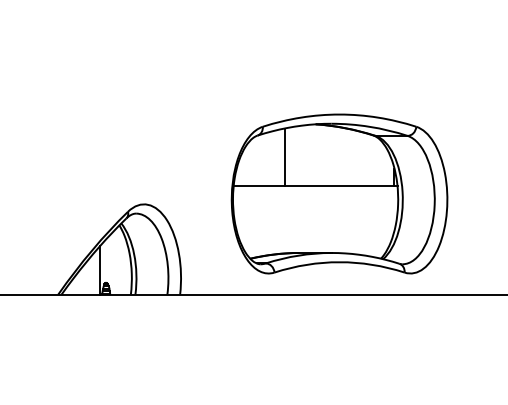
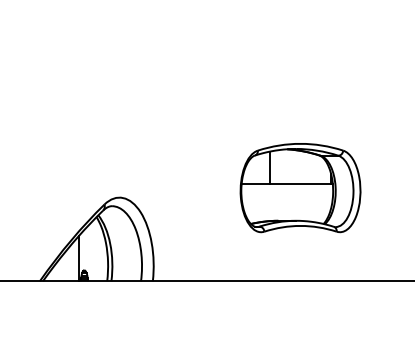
part: (339, 193) -> (300, 187), size x0.6

